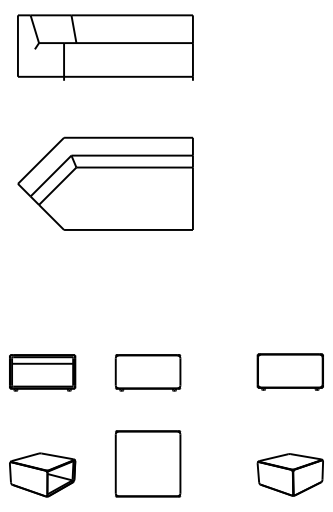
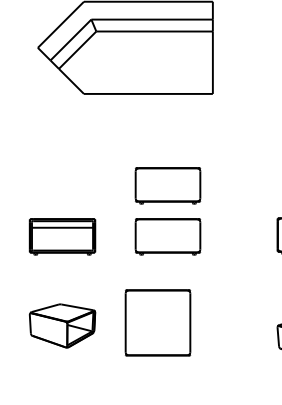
part: (147, 321) -> (167, 185), added
part: (147, 463) -> (157, 322), moved
part: (42, 474) -> (62, 325), moved

